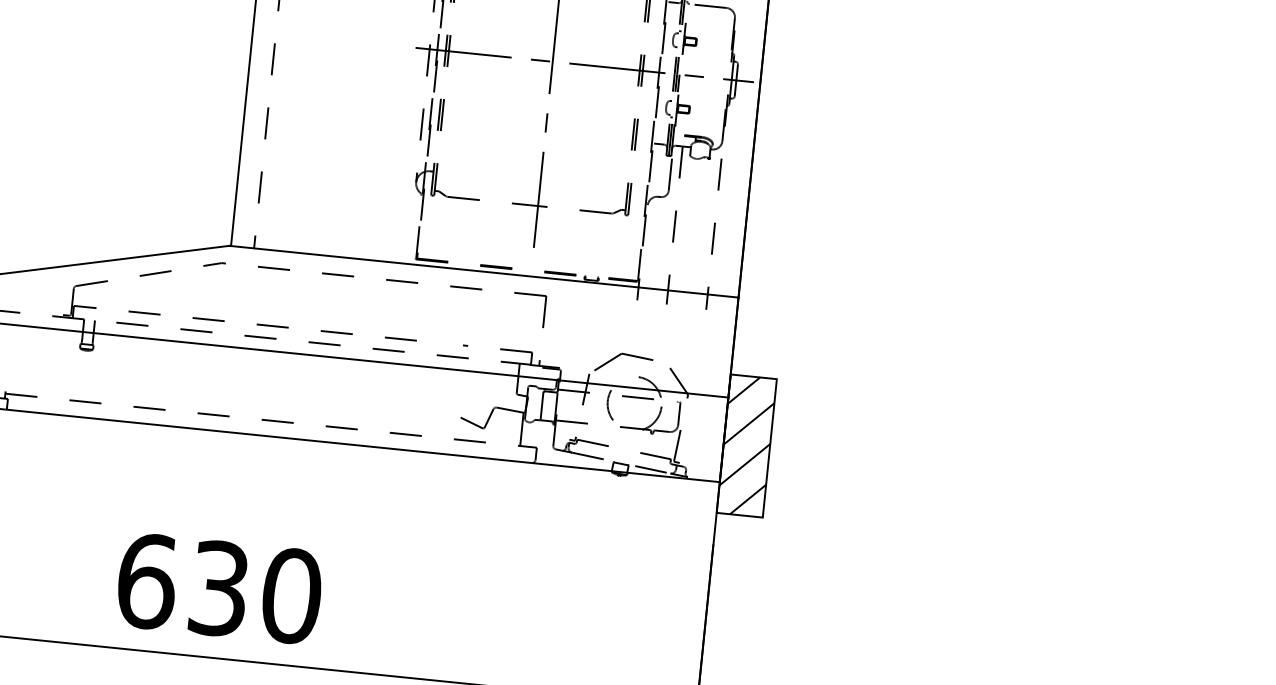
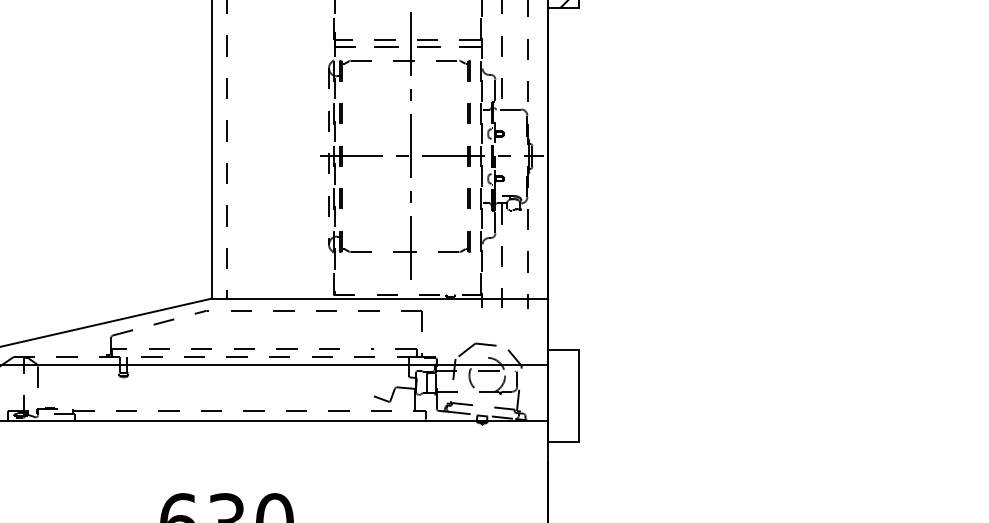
hatch: (746, 445) -> (563, 395), removed

